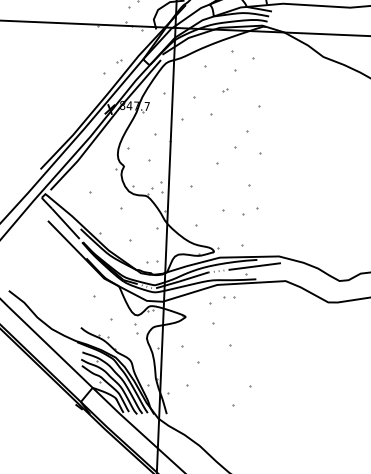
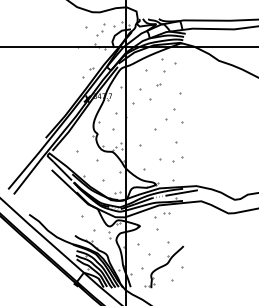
part: (222, 383) -> (164, 266), added

